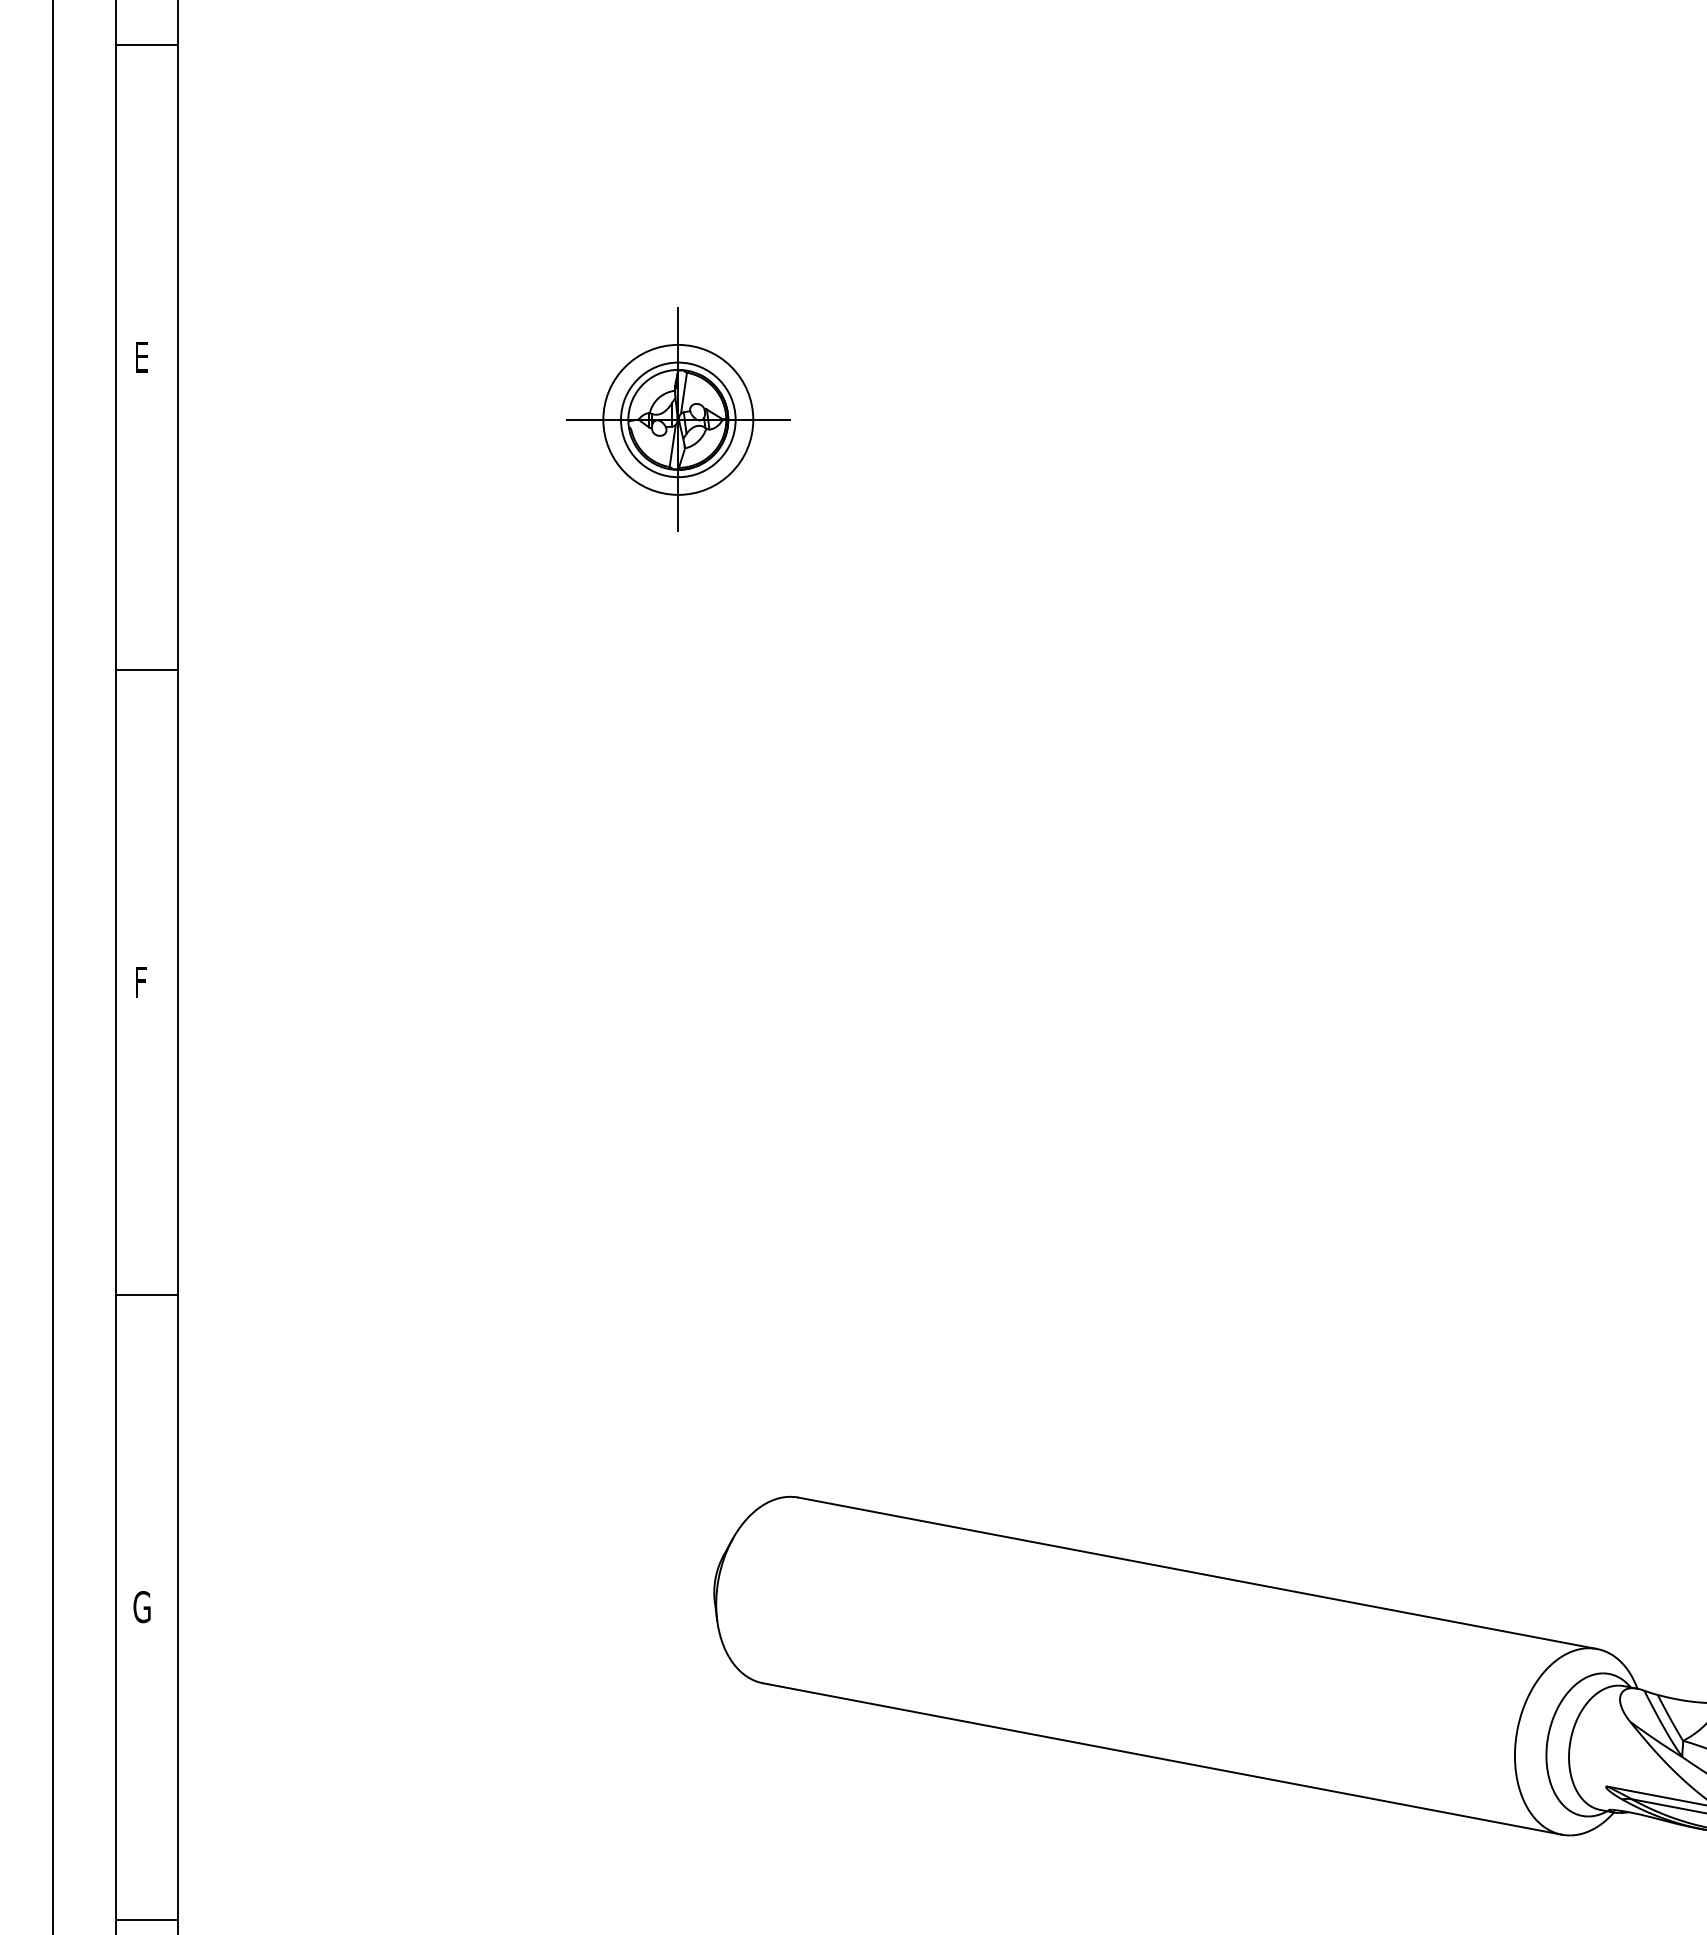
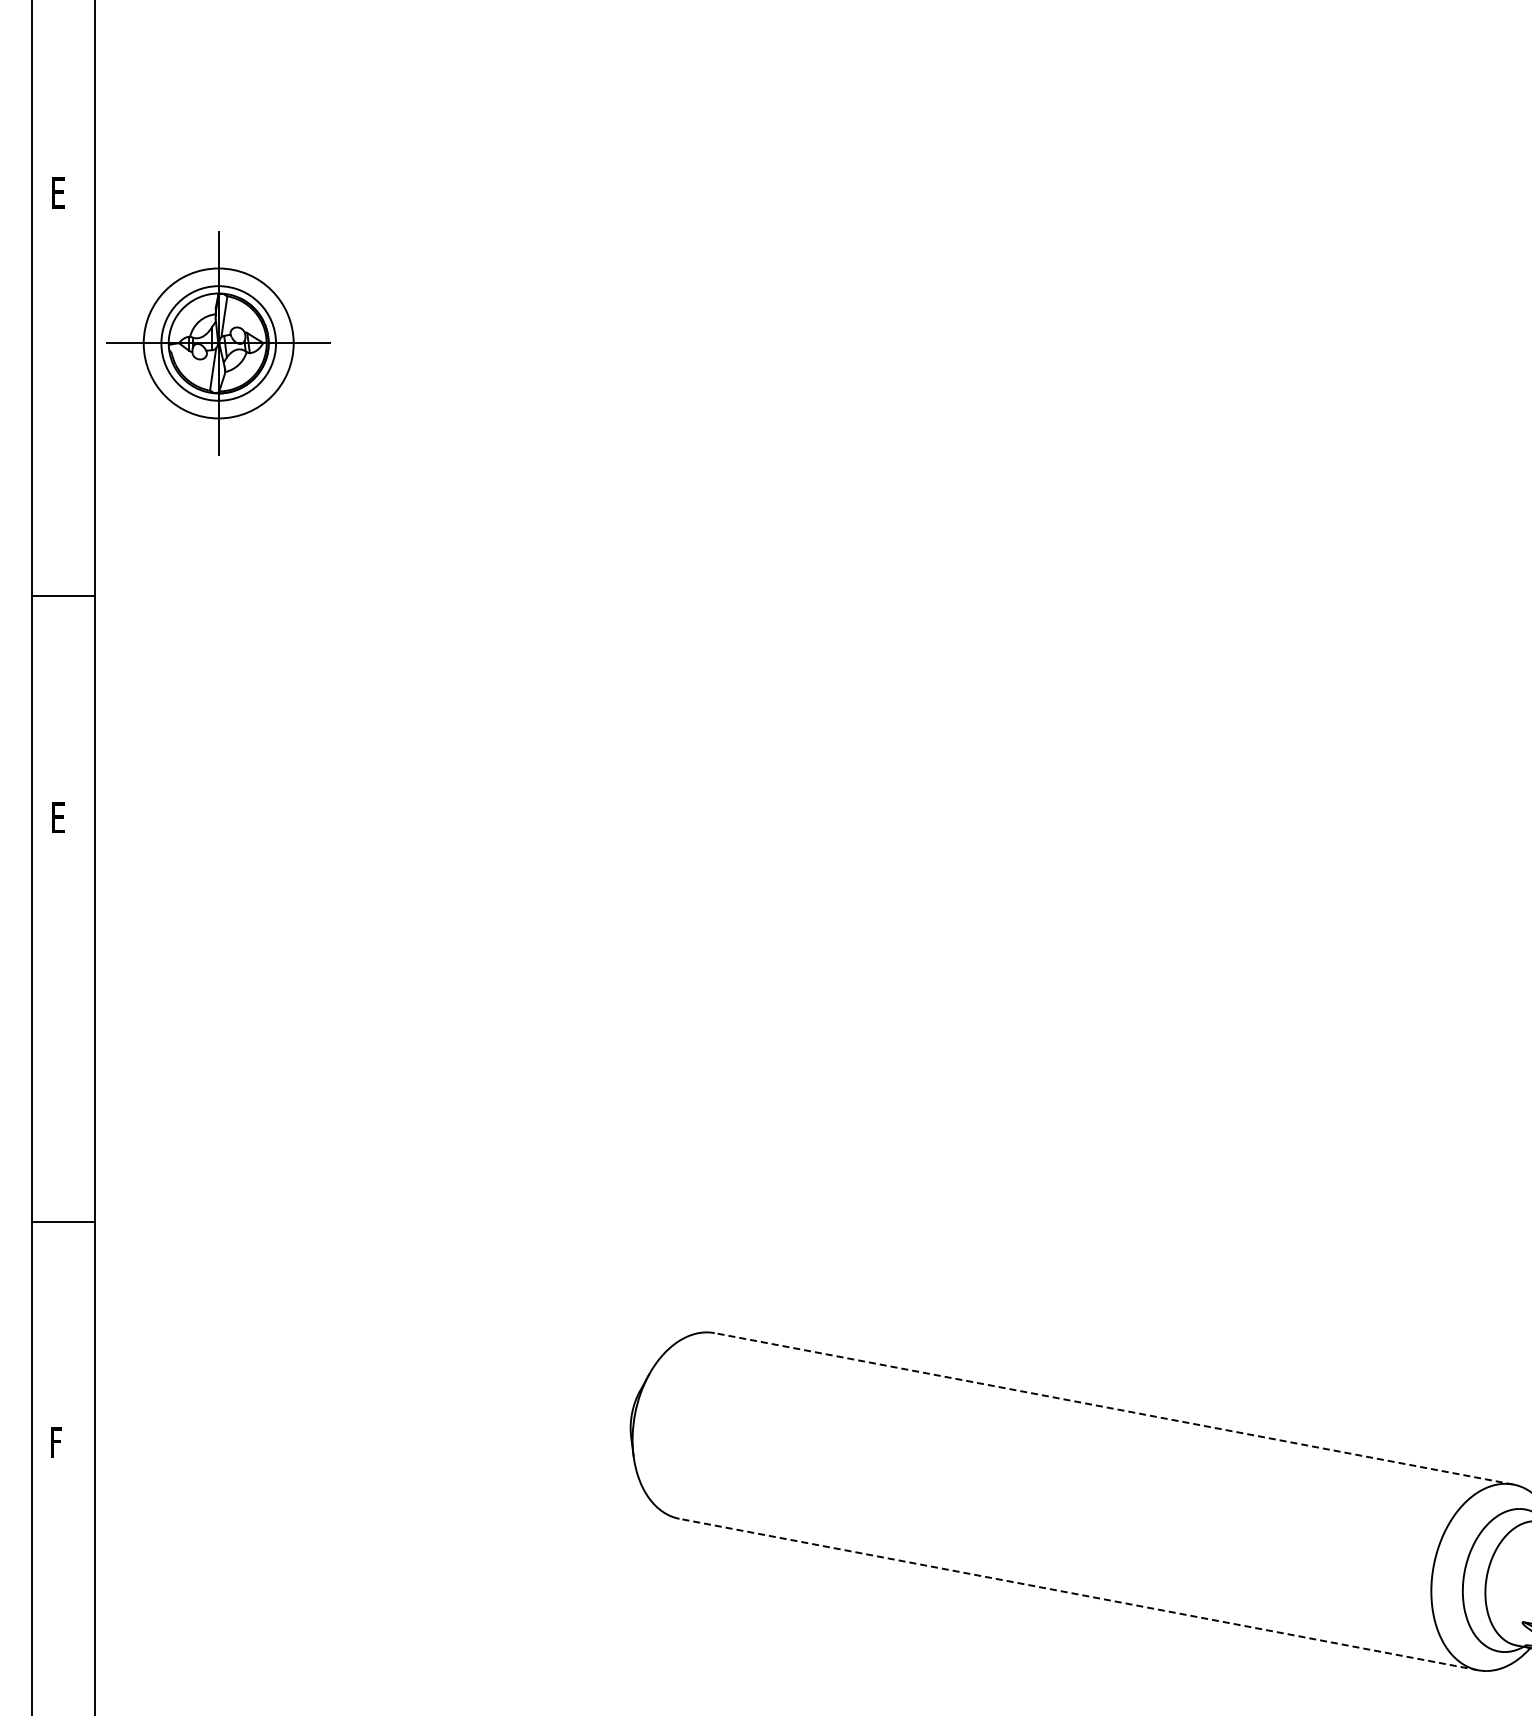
part: (678, 419) -> (218, 343), moved
line: (146, 669) -> (62, 596), moved
text: (142, 982) -> (58, 818), F -> E
line: (146, 1294) -> (62, 1222), moved
line: (1197, 1573) -> (1113, 1409), solid -> dashed
text: (141, 1607) -> (57, 1443), G -> F
line: (1162, 1758) -> (1078, 1594), solid -> dashed

